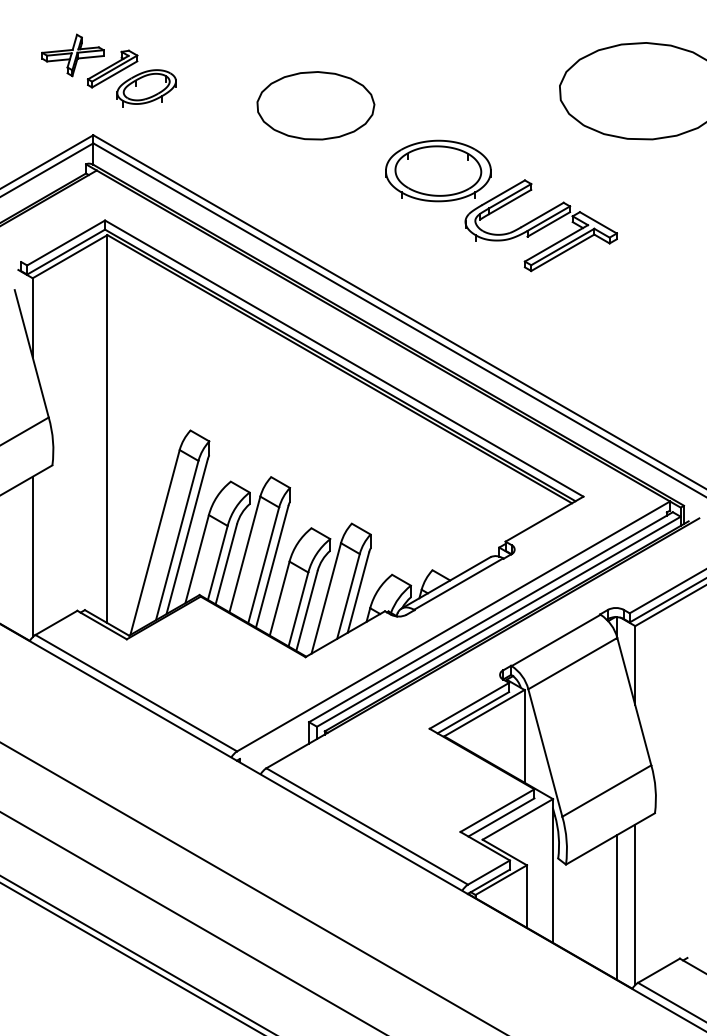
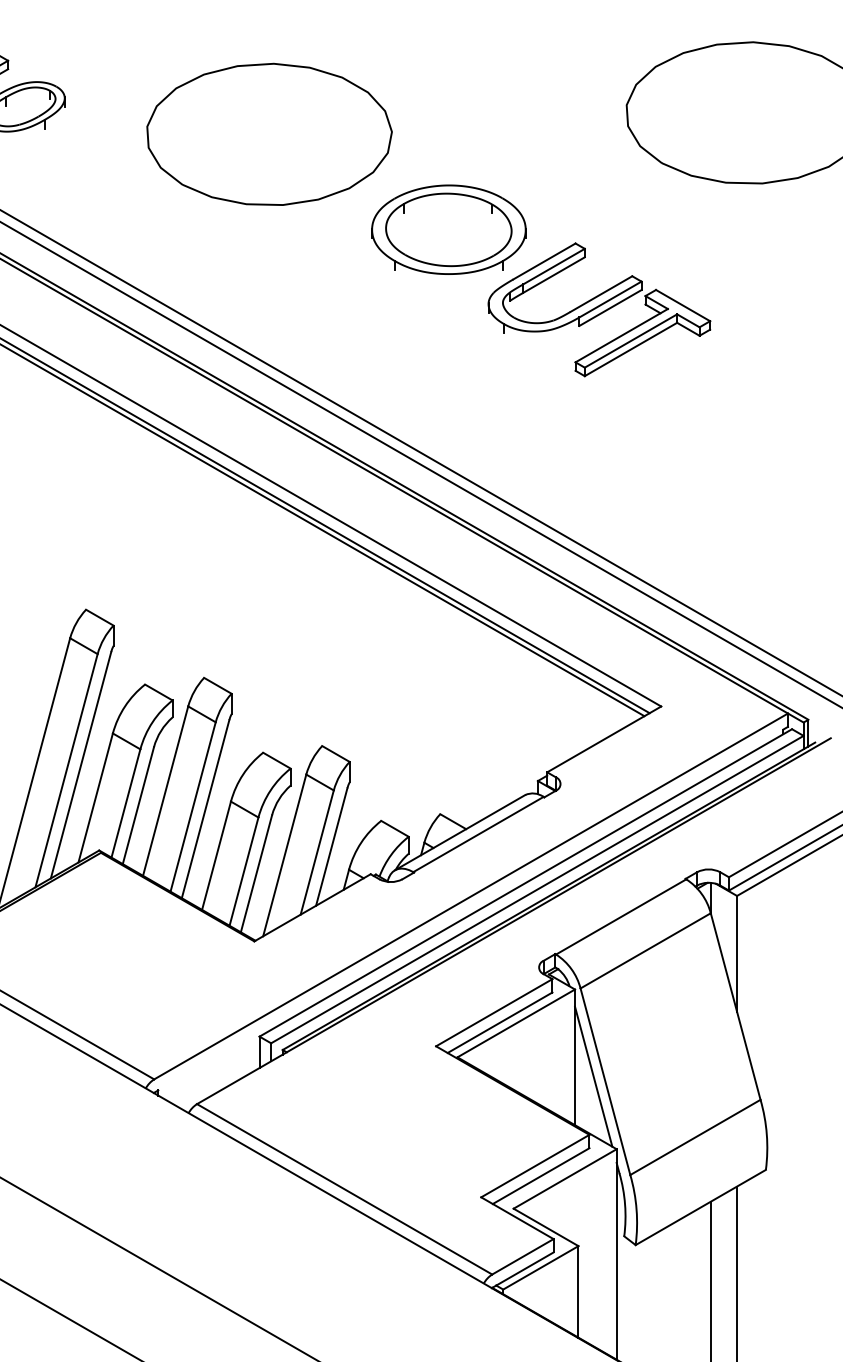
part: (315, 105) -> (268, 133), size x1.43
line: (537, 749) -> (593, 1076), added

